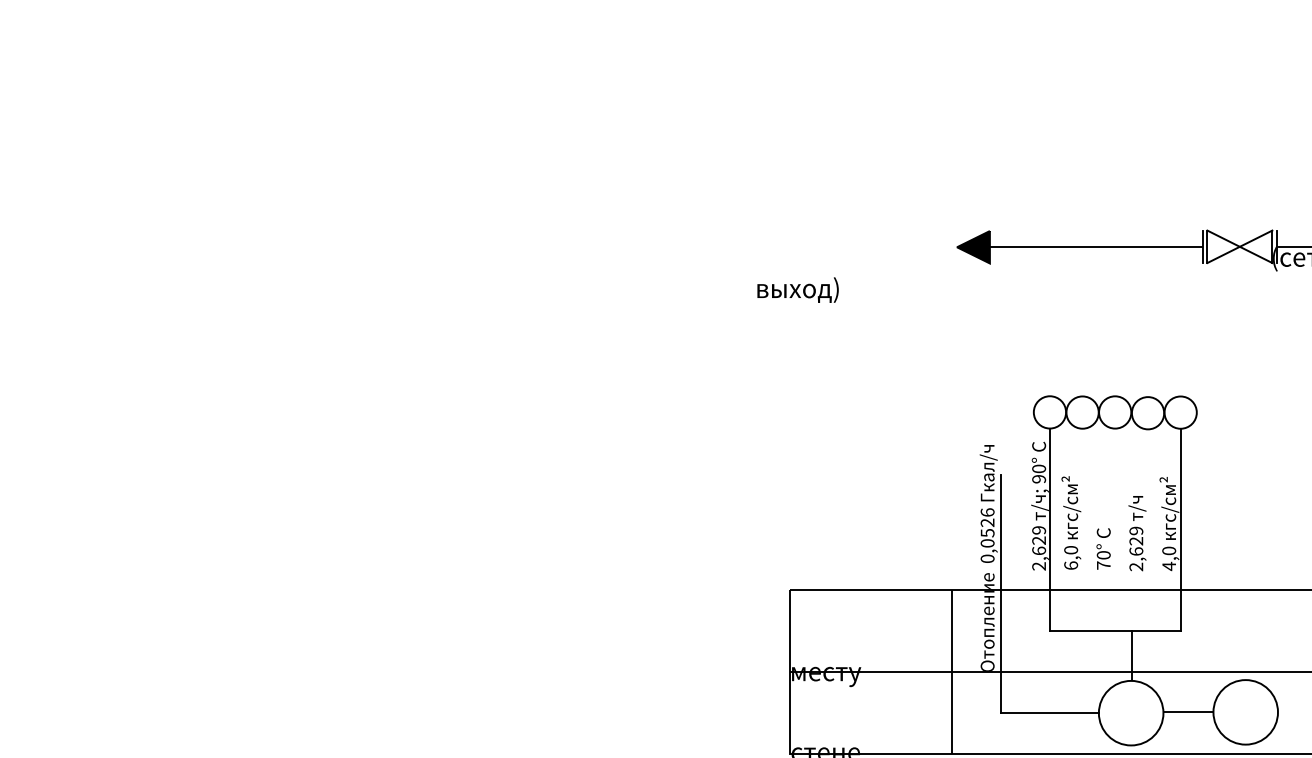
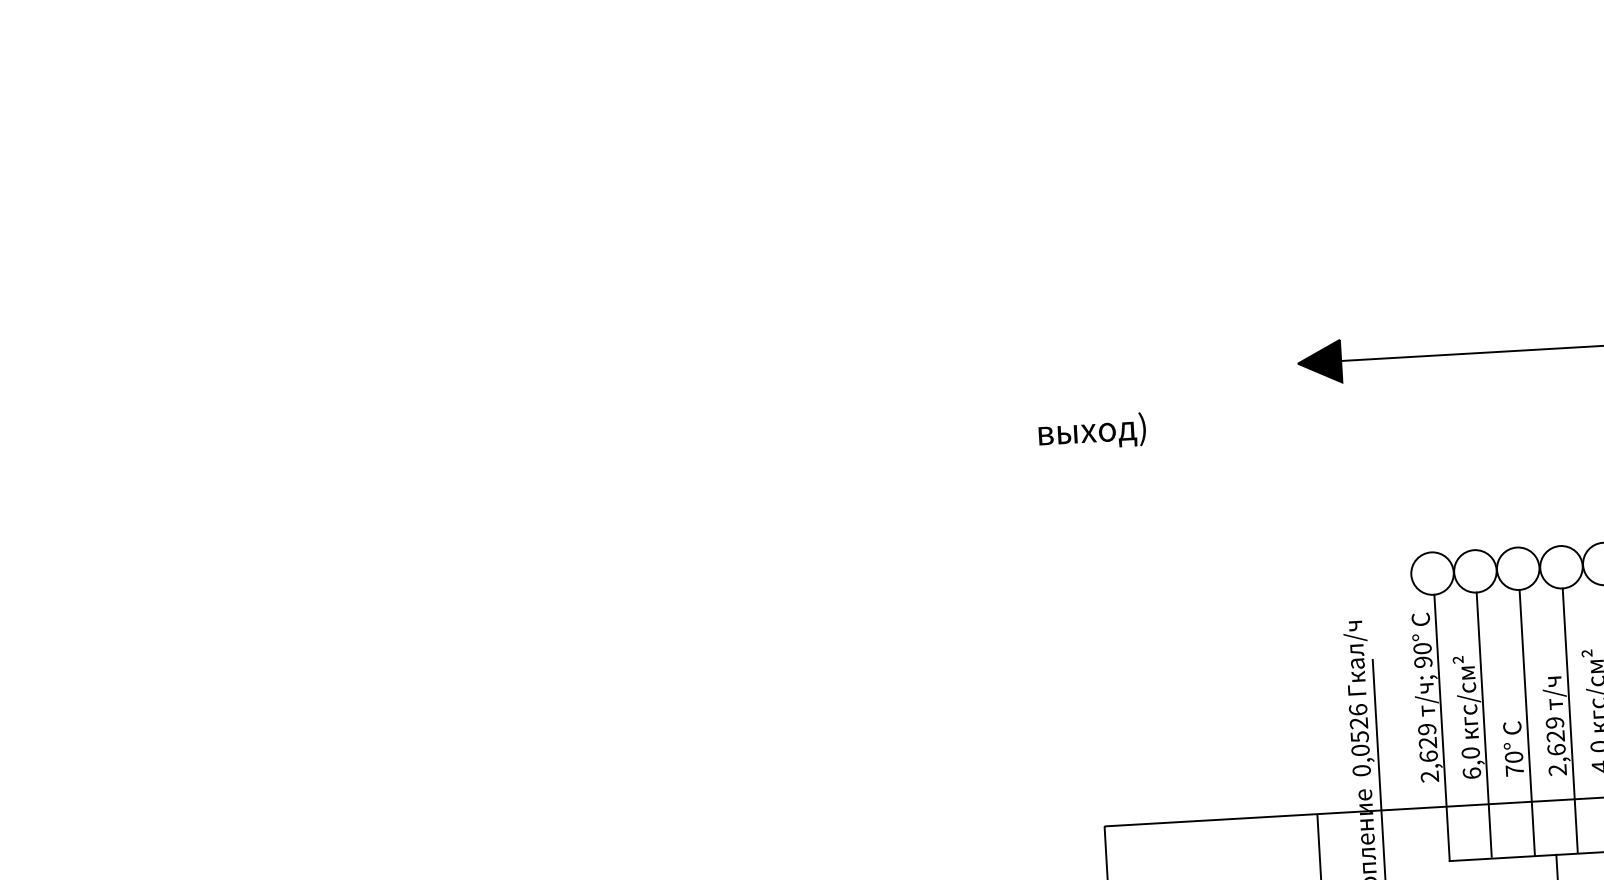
line: (1082, 528) -> (1484, 723), added
line: (1115, 529) -> (1527, 722), added
line: (1147, 529) -> (1569, 720), added

